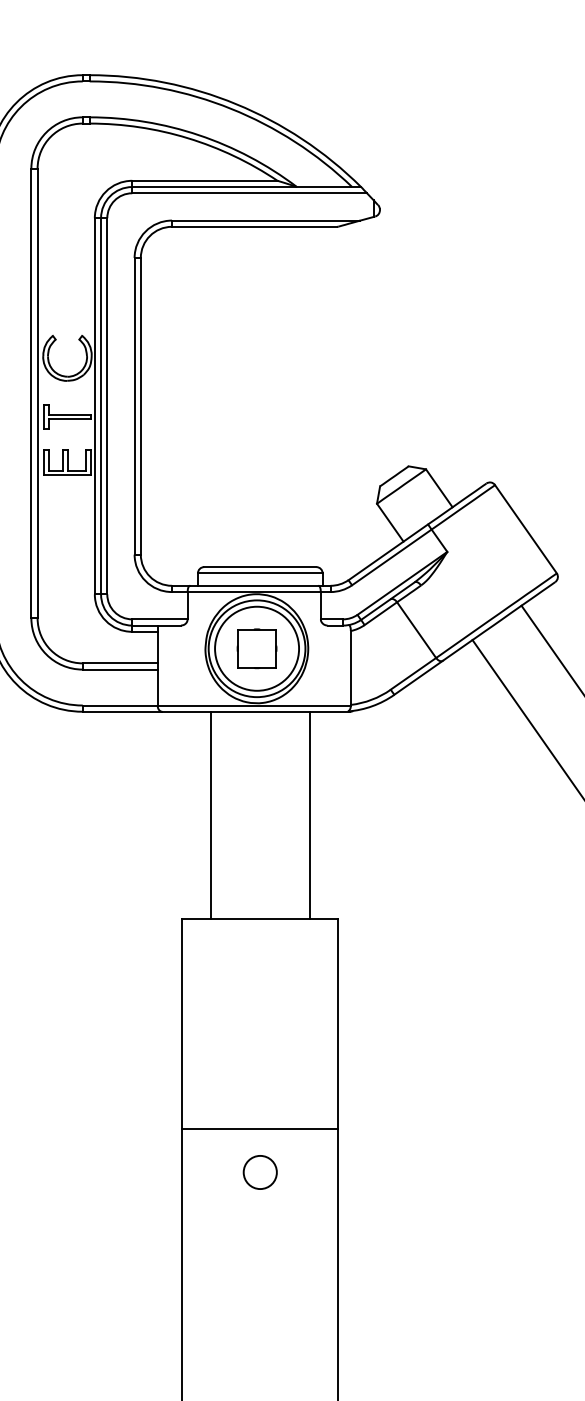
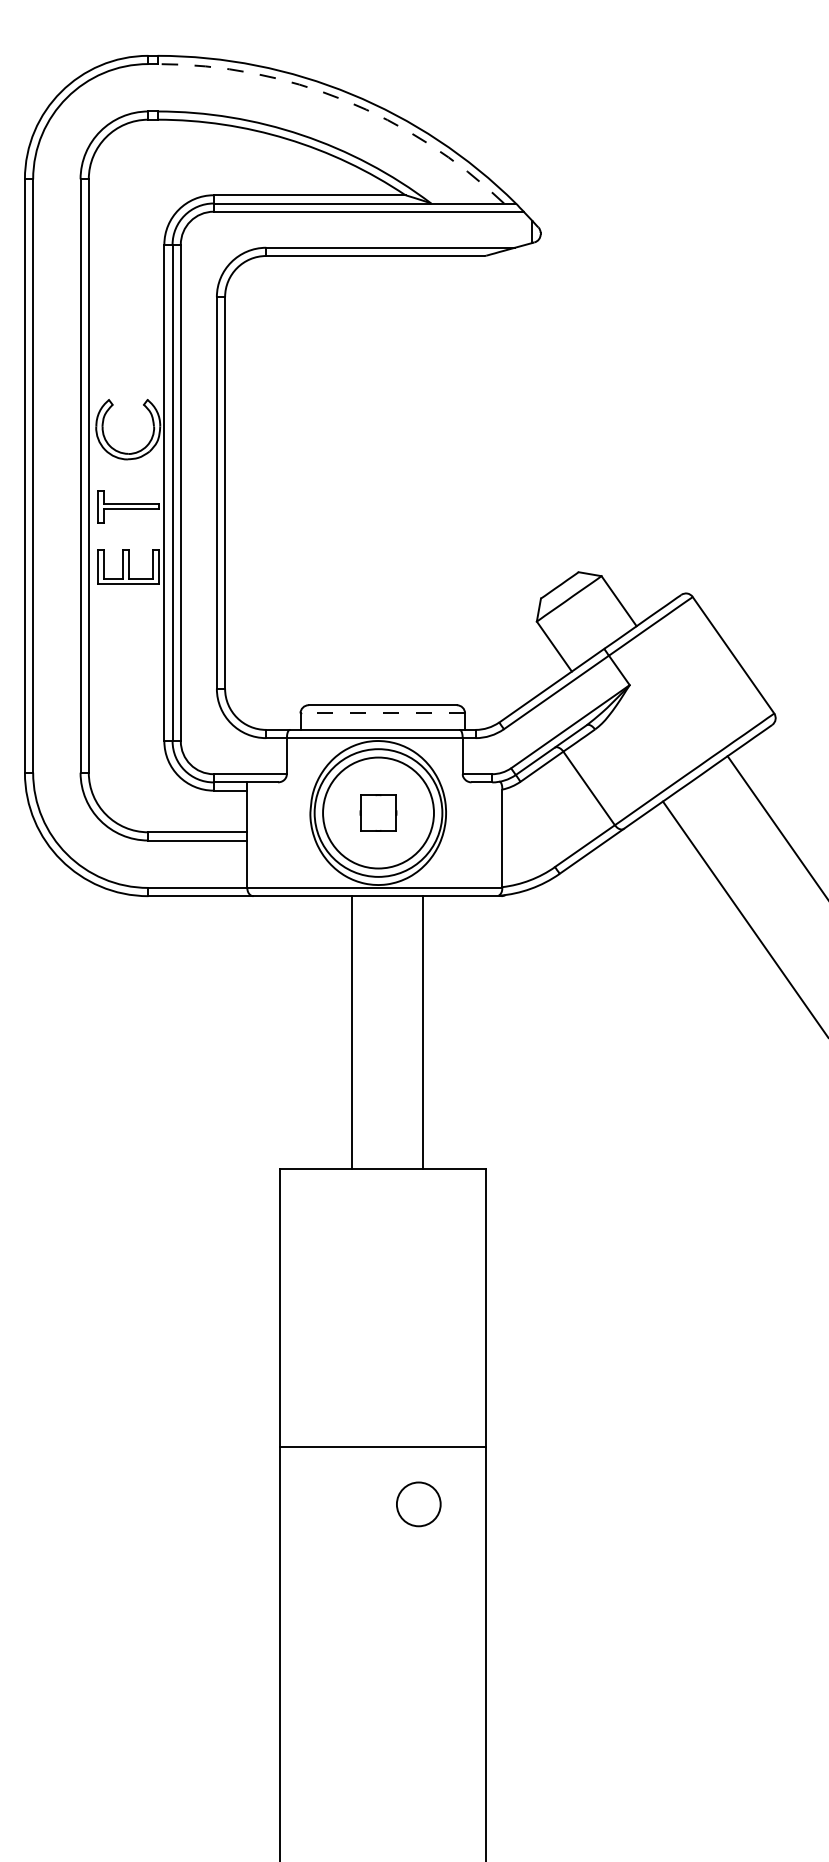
arc: (231, 109) -> (344, 100), solid -> dashed
line: (260, 573) -> (382, 713), solid -> dashed
part: (257, 648) -> (378, 812), size x0.7
line: (210, 815) -> (351, 1032), moved
line: (309, 815) -> (422, 1032), moved
circle: (260, 1172) -> (418, 1504), moved

